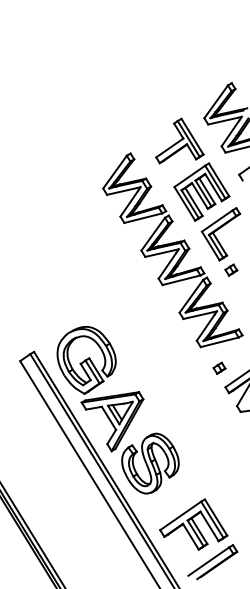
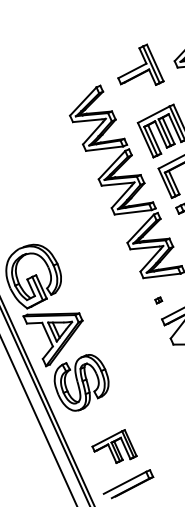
part: (179, 140) -> (142, 65), moved
part: (219, 367) -> (158, 299), size x0.6
part: (193, 524) -> (114, 445), size x0.7

